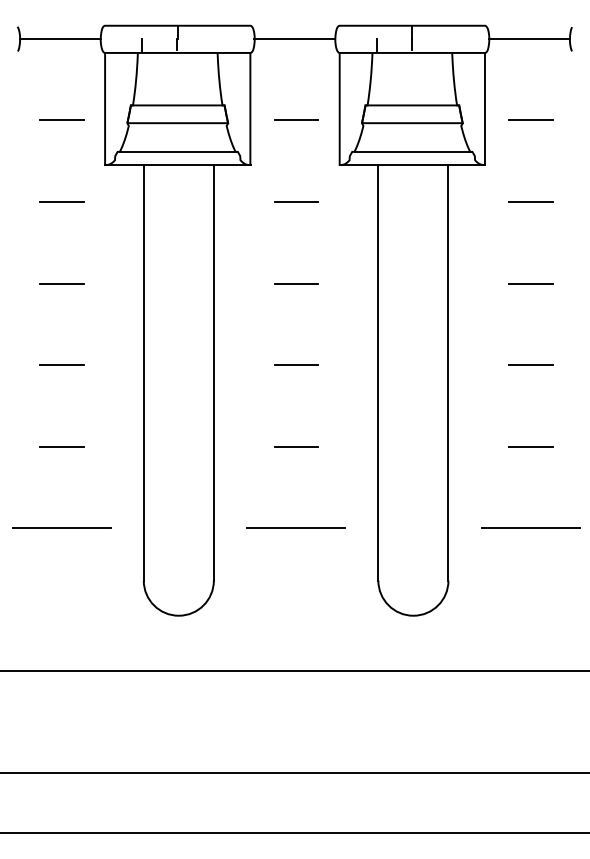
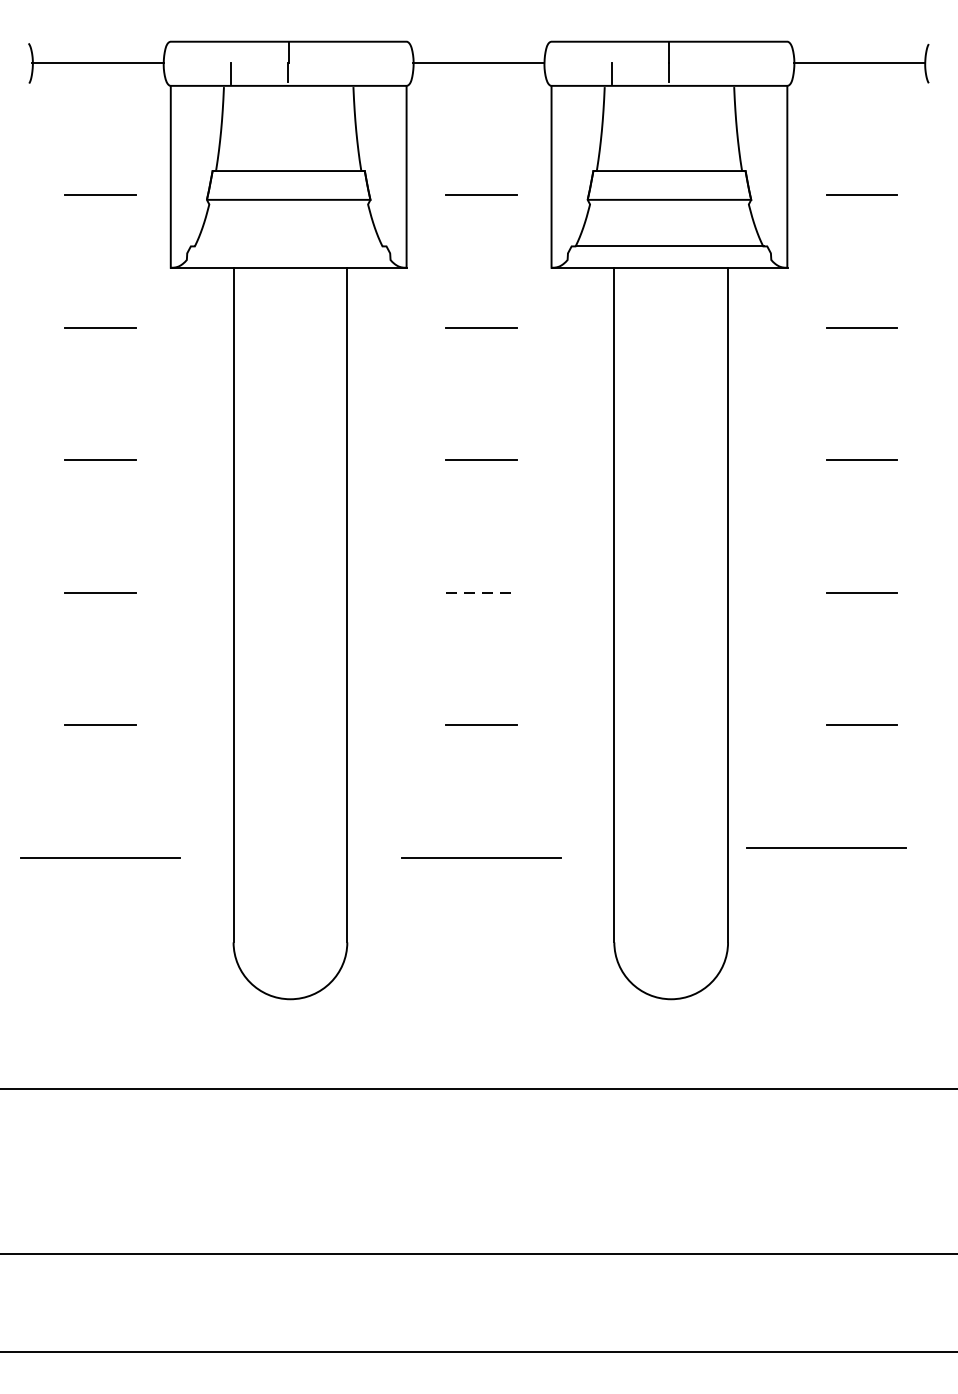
line: (178, 151) -> (289, 245), removed
line: (296, 365) -> (481, 593), solid -> dashed
line: (530, 527) -> (825, 846), moved

